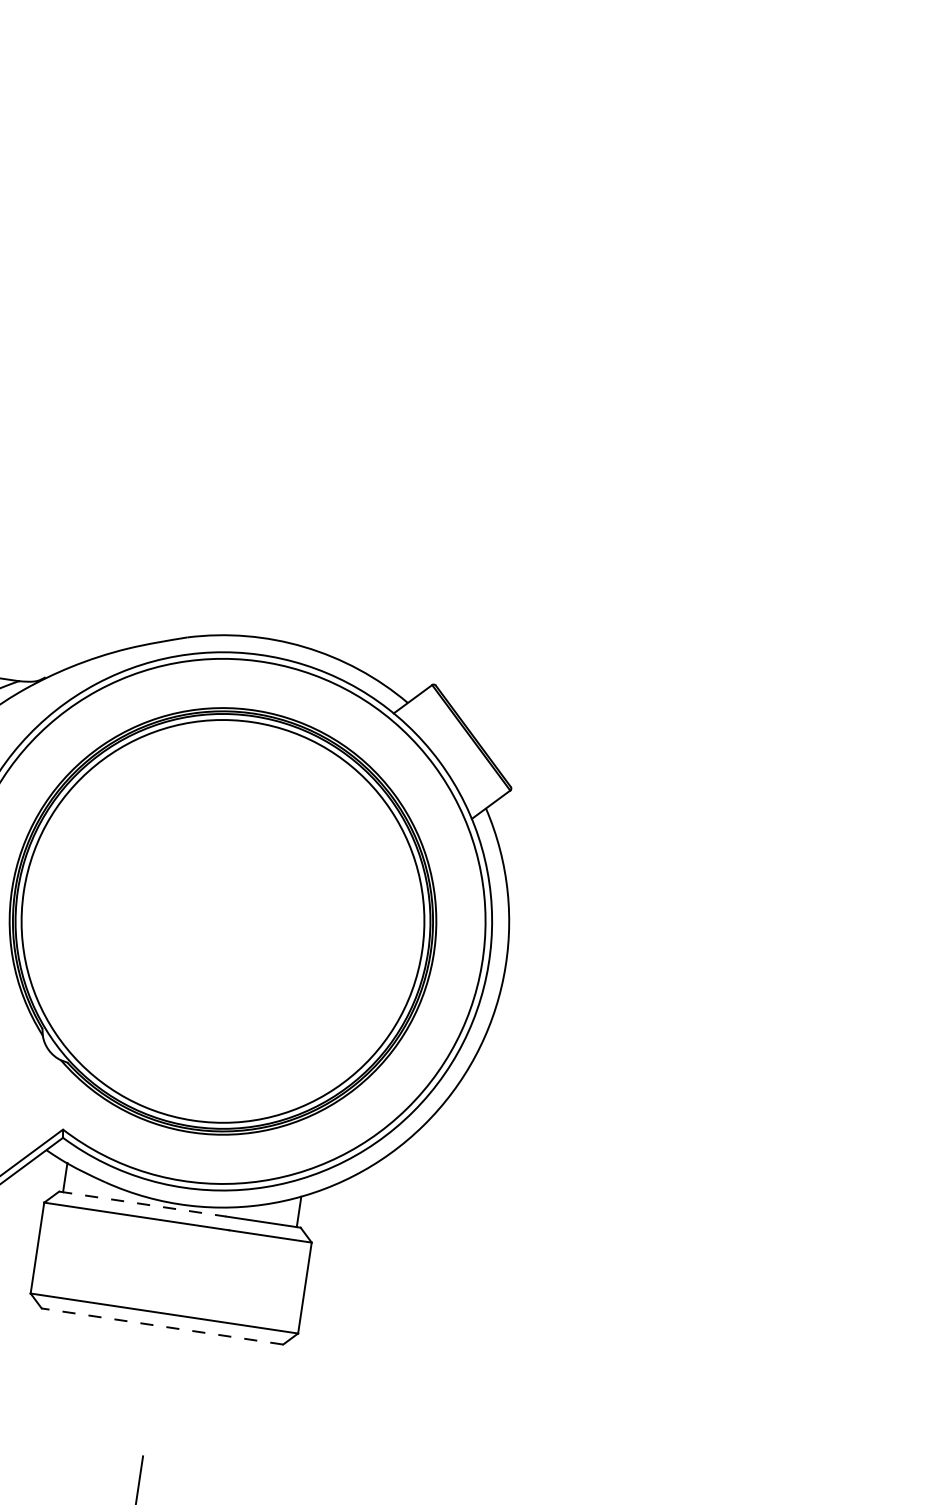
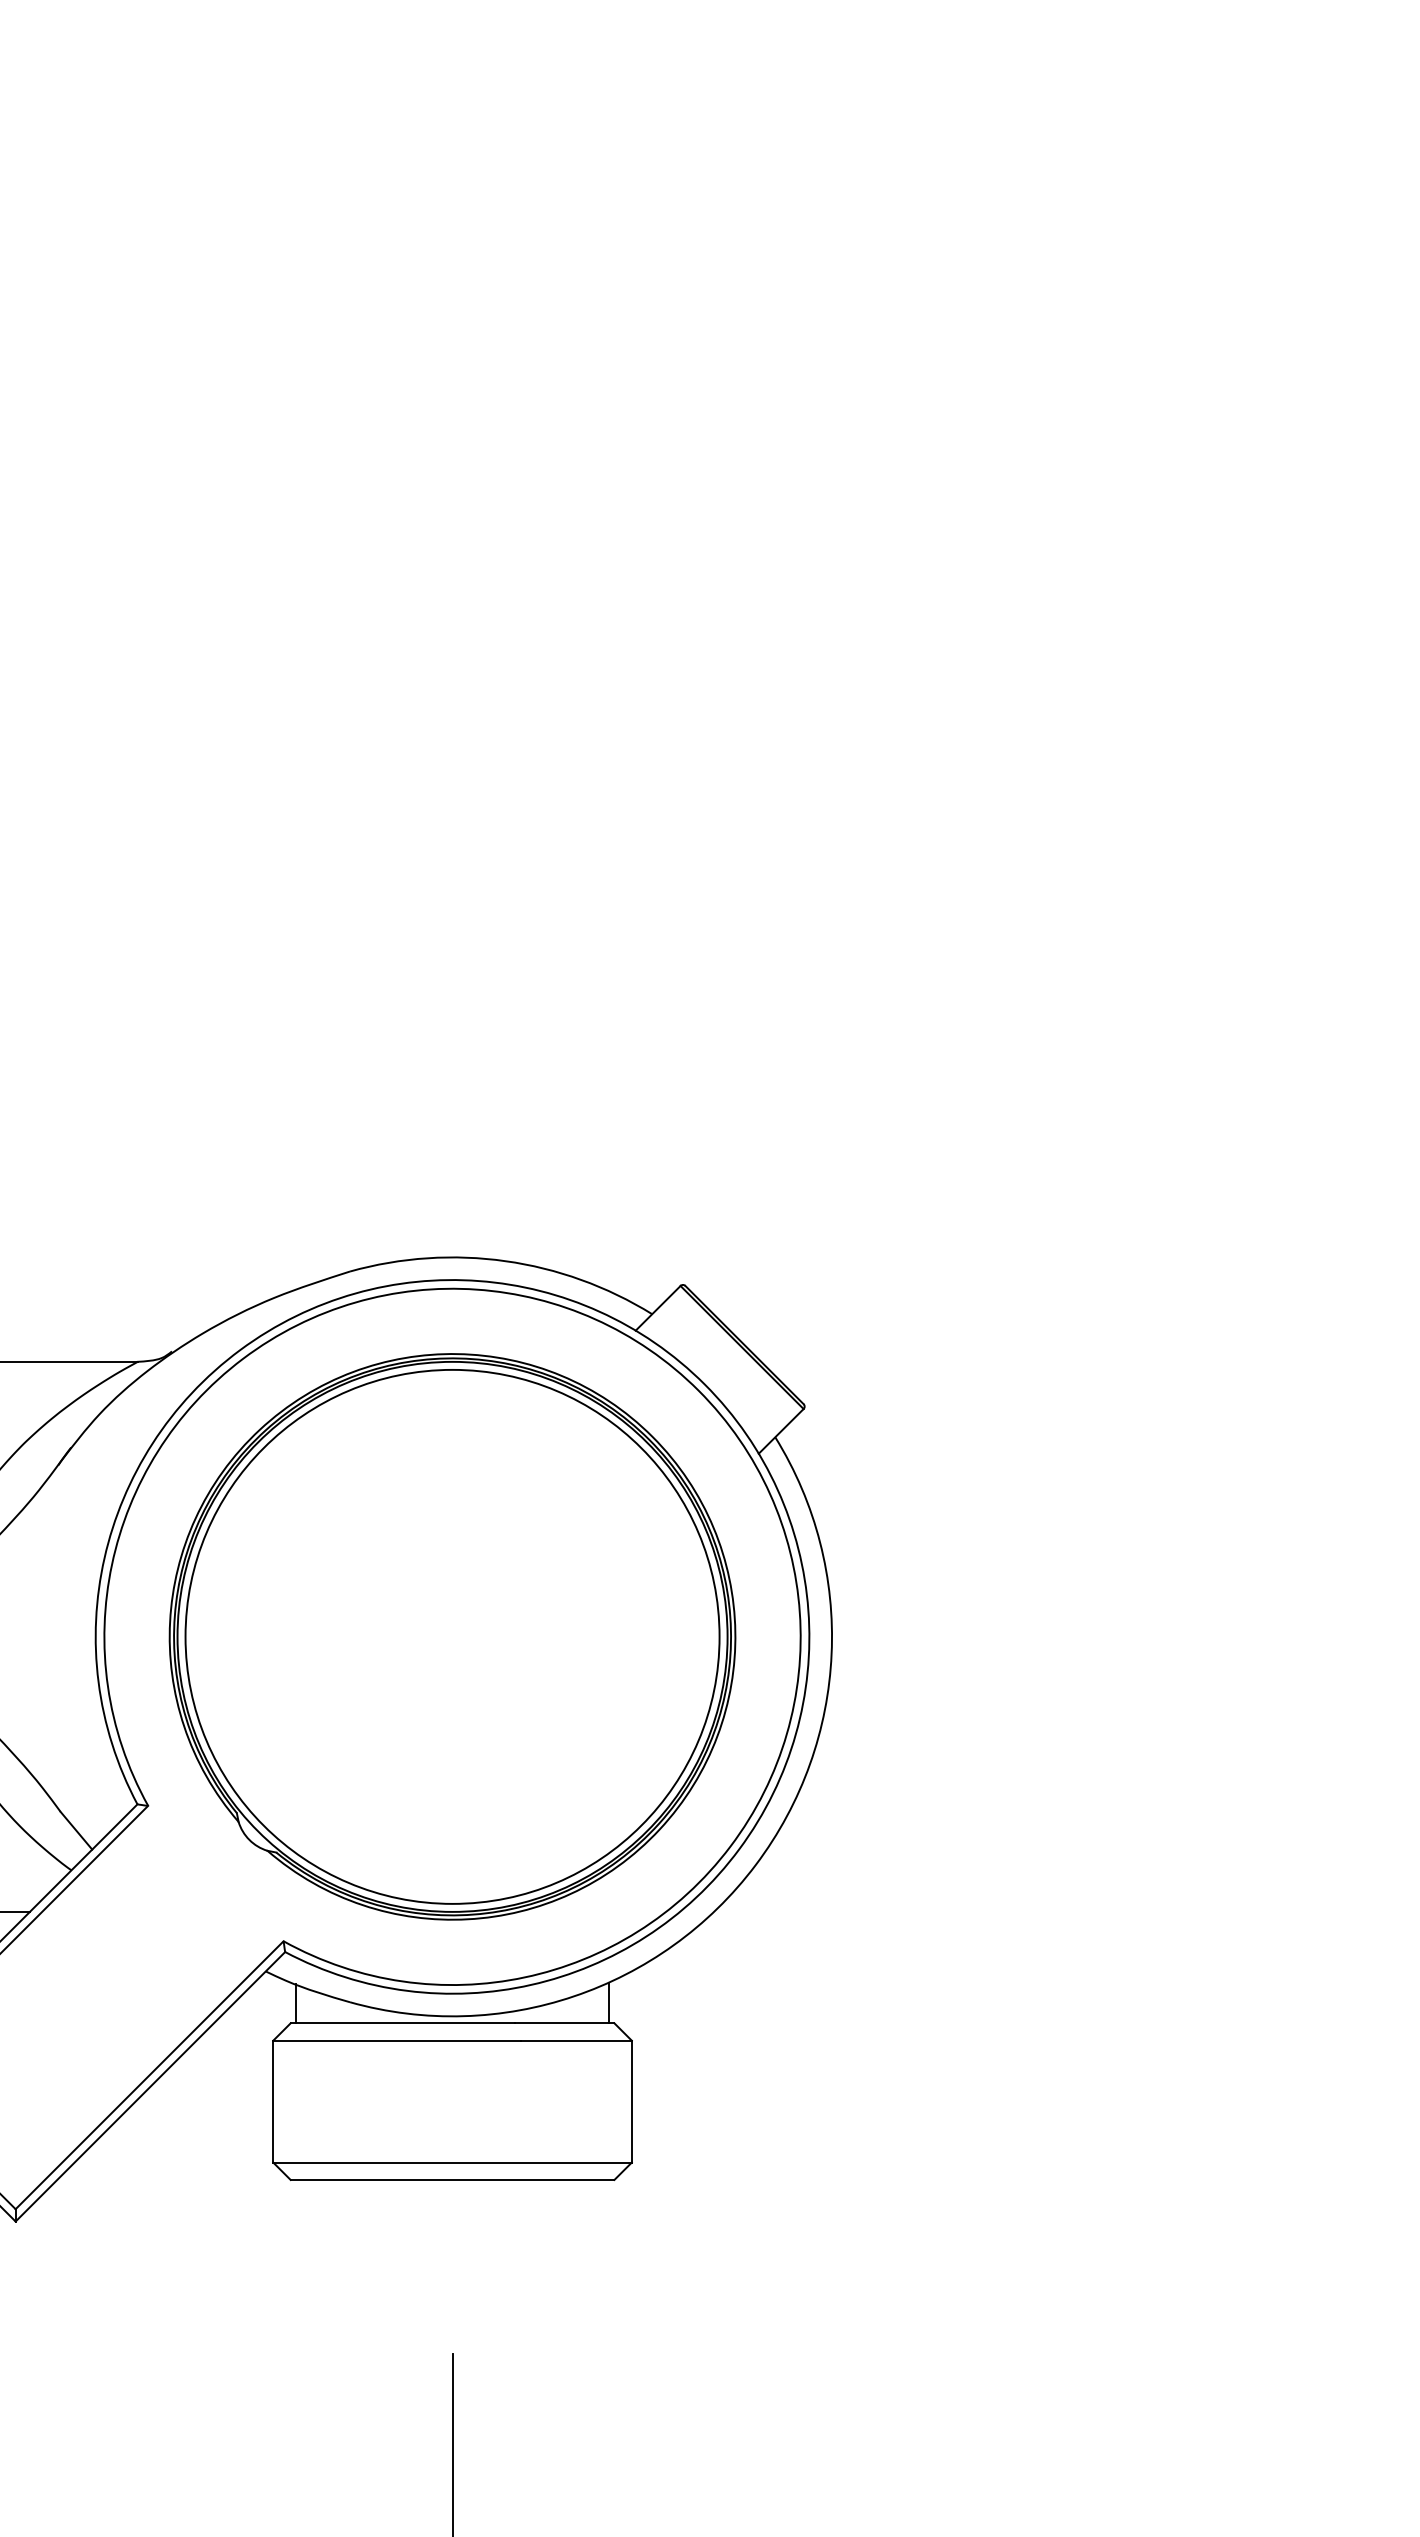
line: (142, 1204) -> (402, 2023), dashed -> solid
line: (162, 1326) -> (452, 2179), dashed -> solid

